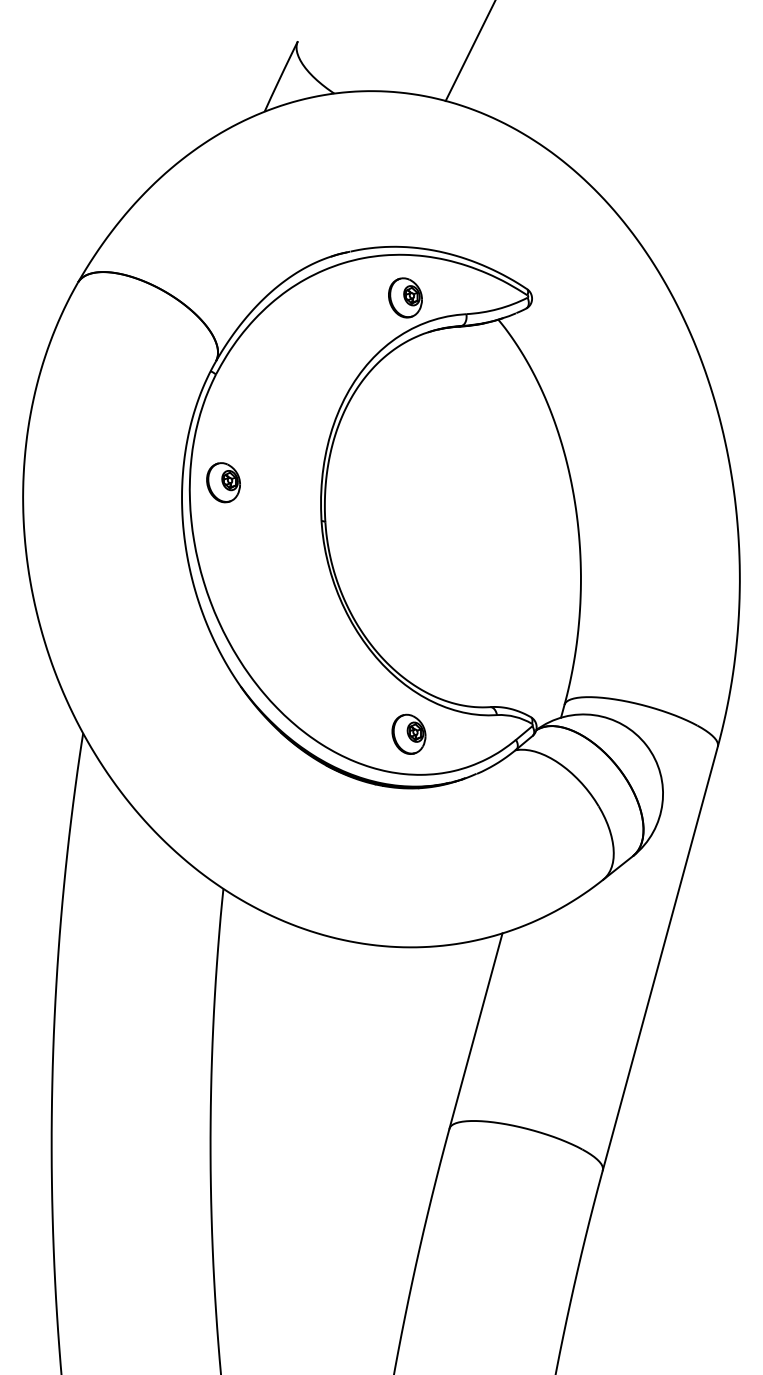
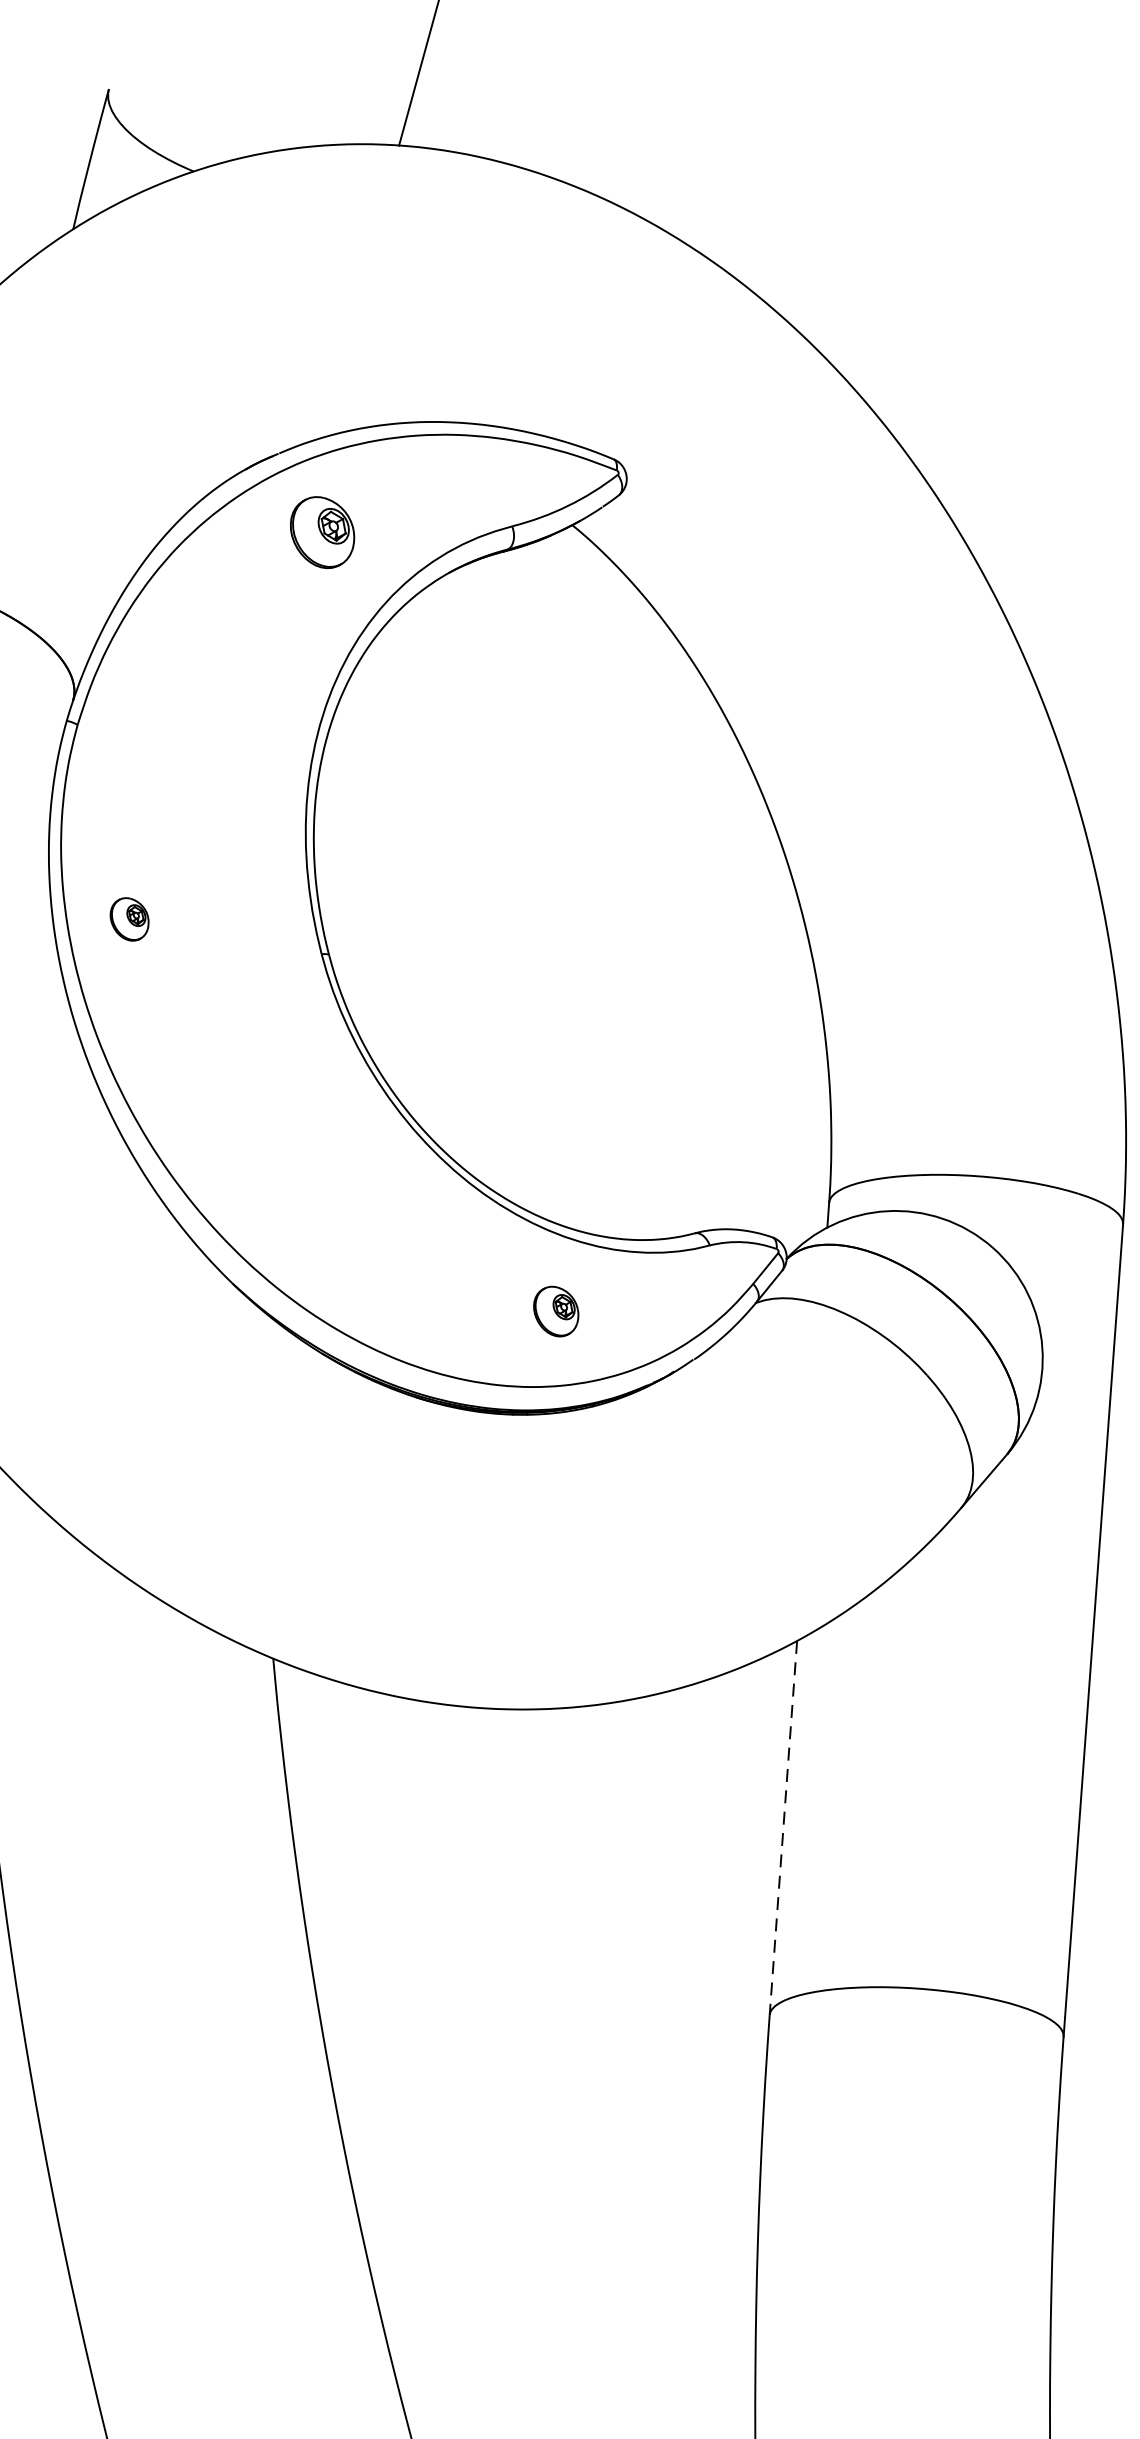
part: (405, 297) -> (322, 531), moved
part: (223, 482) -> (129, 918), size x0.6
part: (408, 733) -> (555, 1310), size x0.7
line: (475, 1031) -> (782, 1829), solid -> dashed

